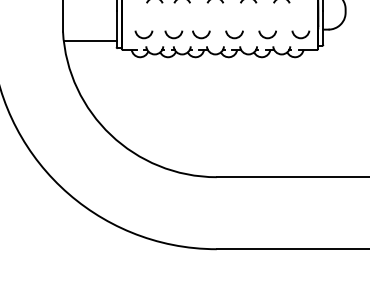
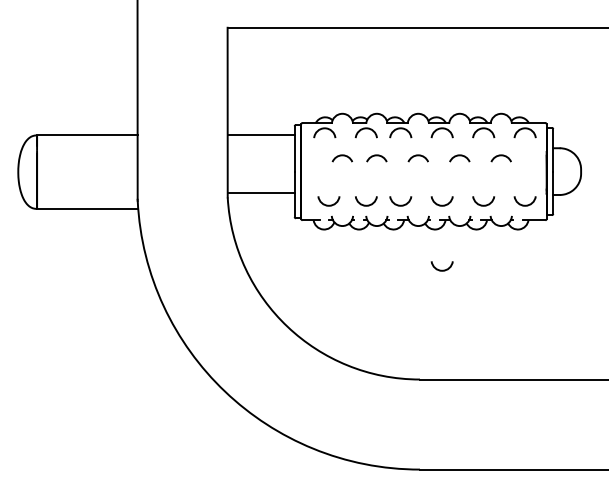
line: (90, 40) -> (261, 192), moved
arc: (233, 89) -> (441, 269), added

